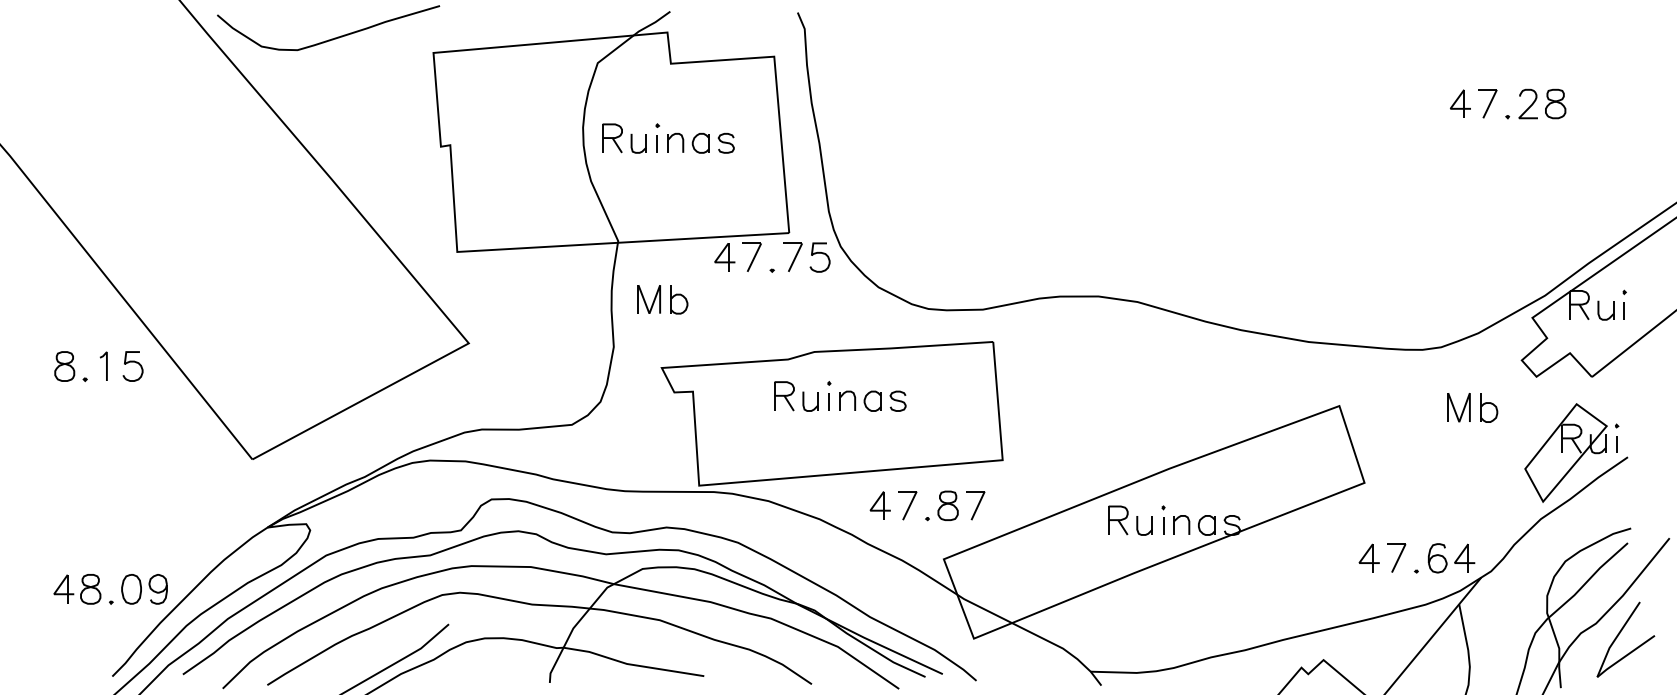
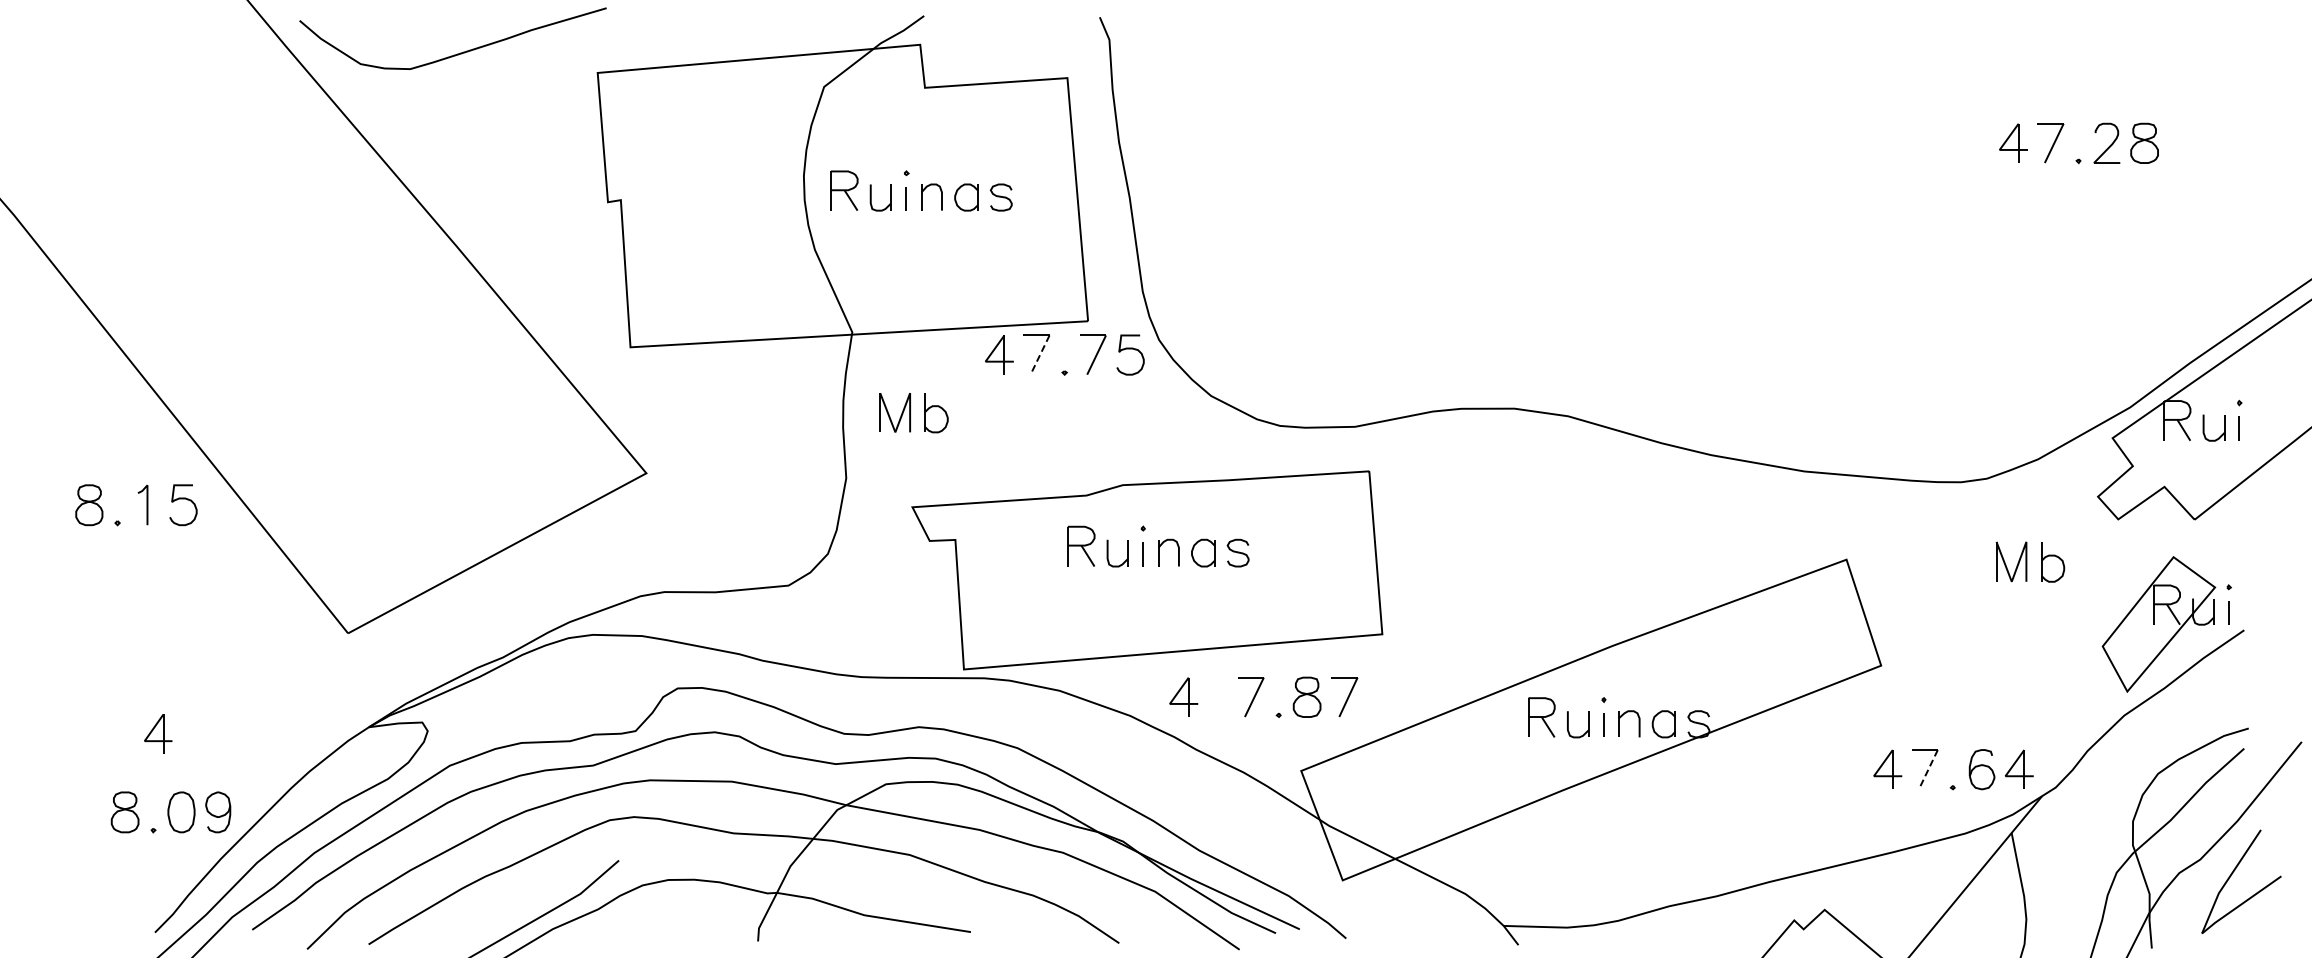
line: (754, 257) -> (1040, 355), solid -> dashed
part: (880, 505) -> (1183, 696), moved
line: (1398, 558) -> (1928, 769), solid -> dashed
part: (64, 588) -> (158, 733), moved

